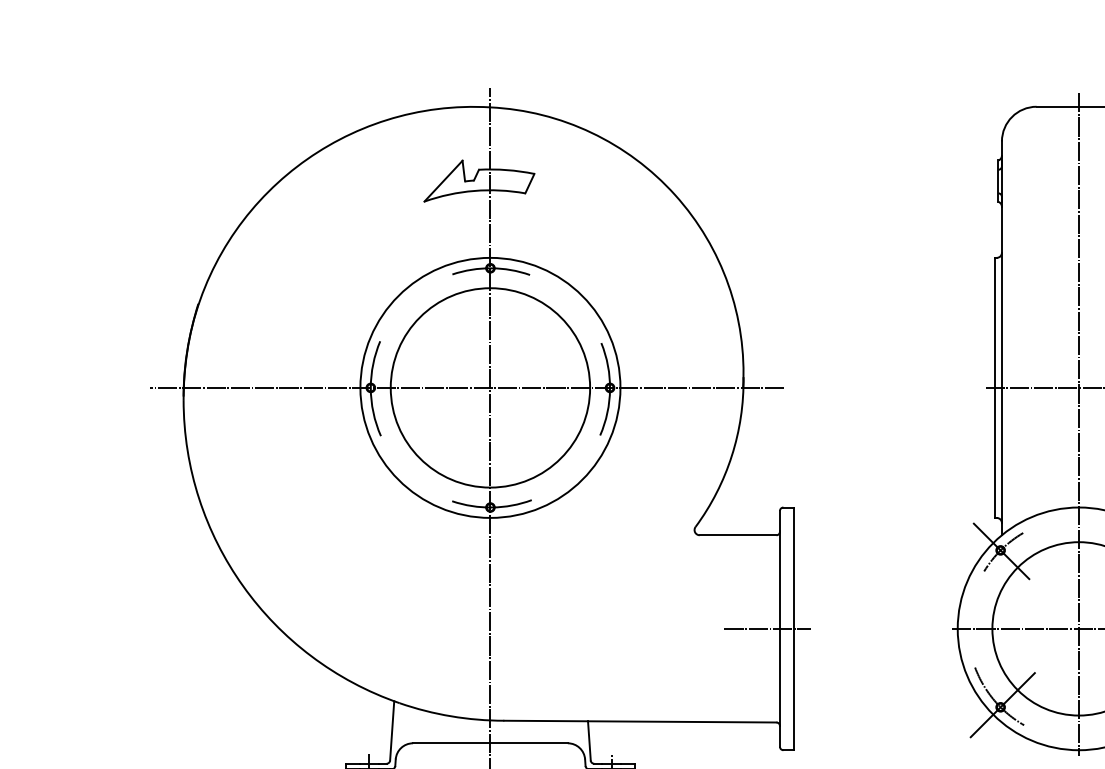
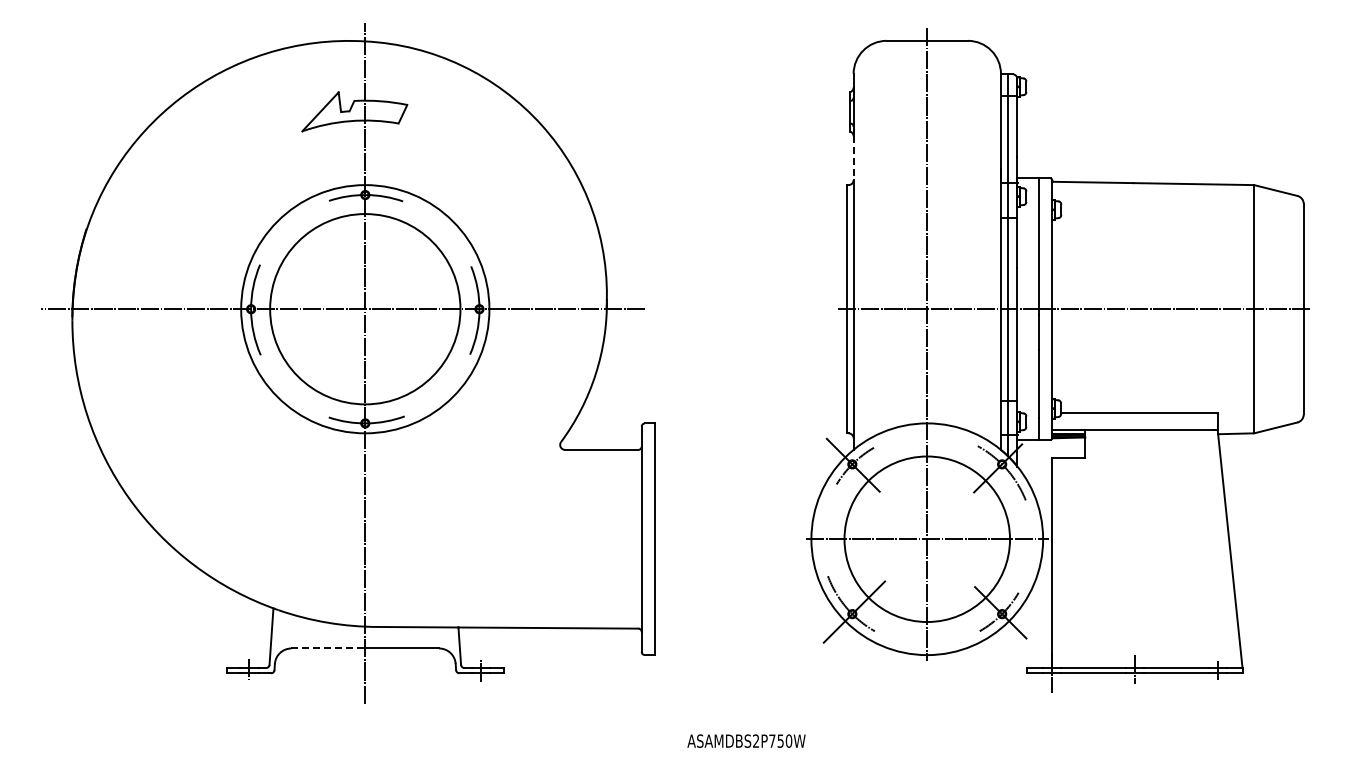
line: (1001, 230) -> (853, 158), solid -> dashed
line: (767, 629) -> (629, 539), removed
line: (451, 743) -> (328, 648), solid -> dashed

